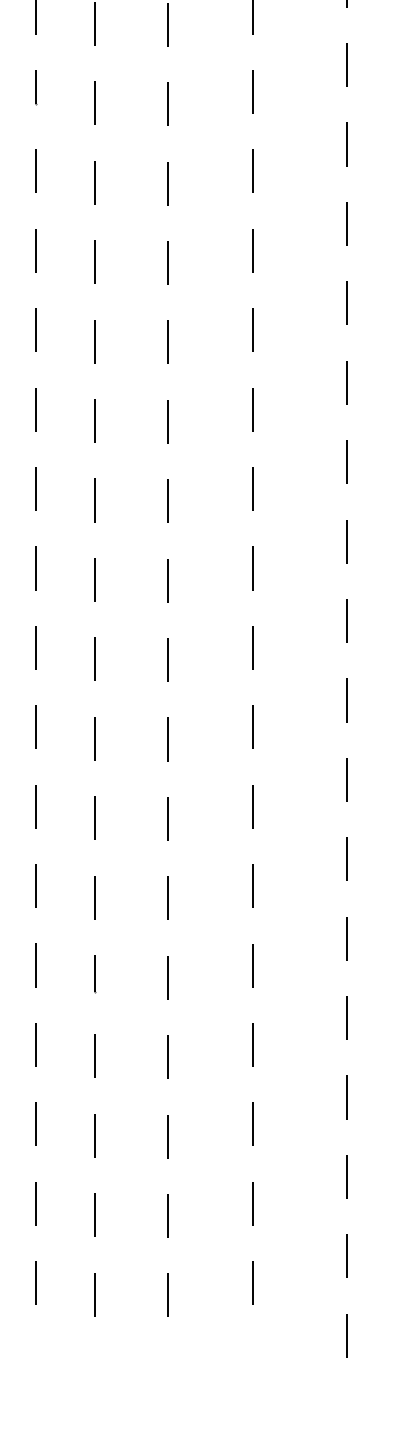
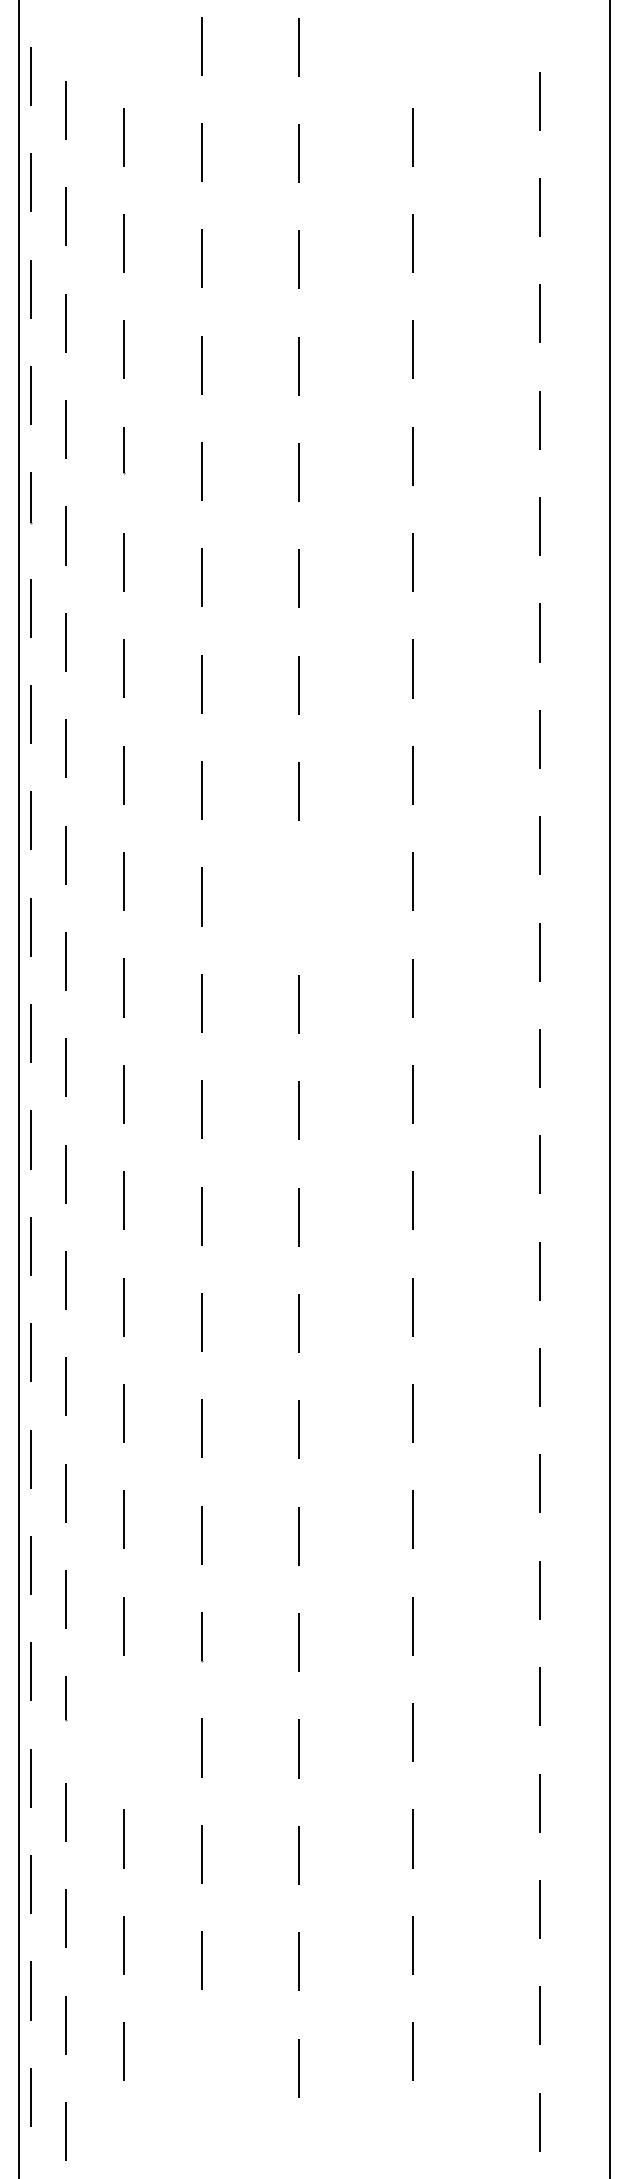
line: (167, 421) -> (299, 897), removed
line: (36, 1044) -> (123, 1732), removed
line: (95, 1294) -> (202, 2066), removed

